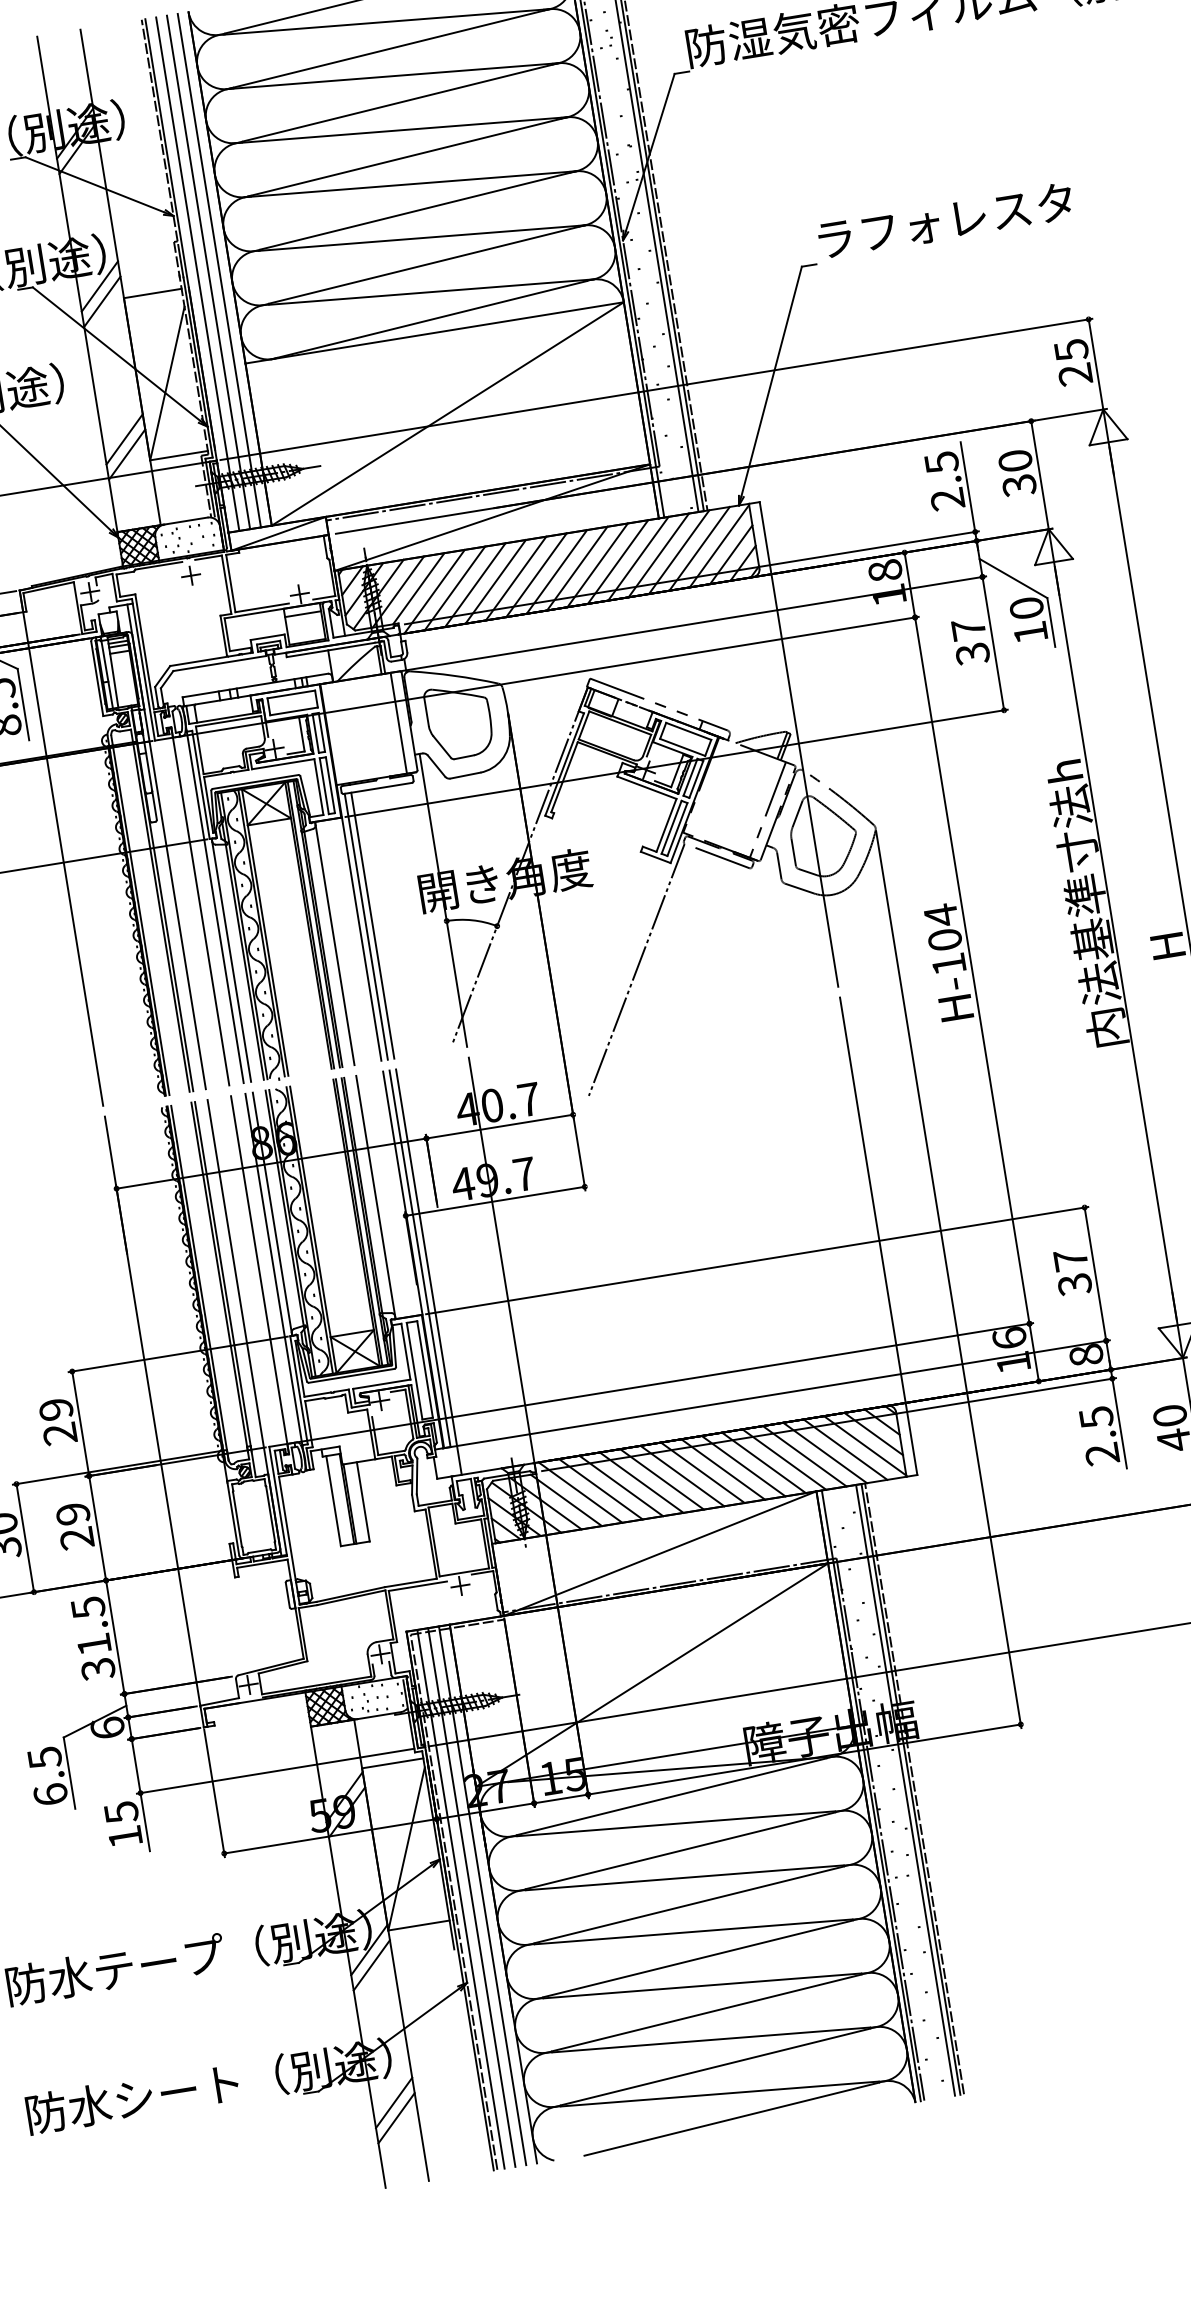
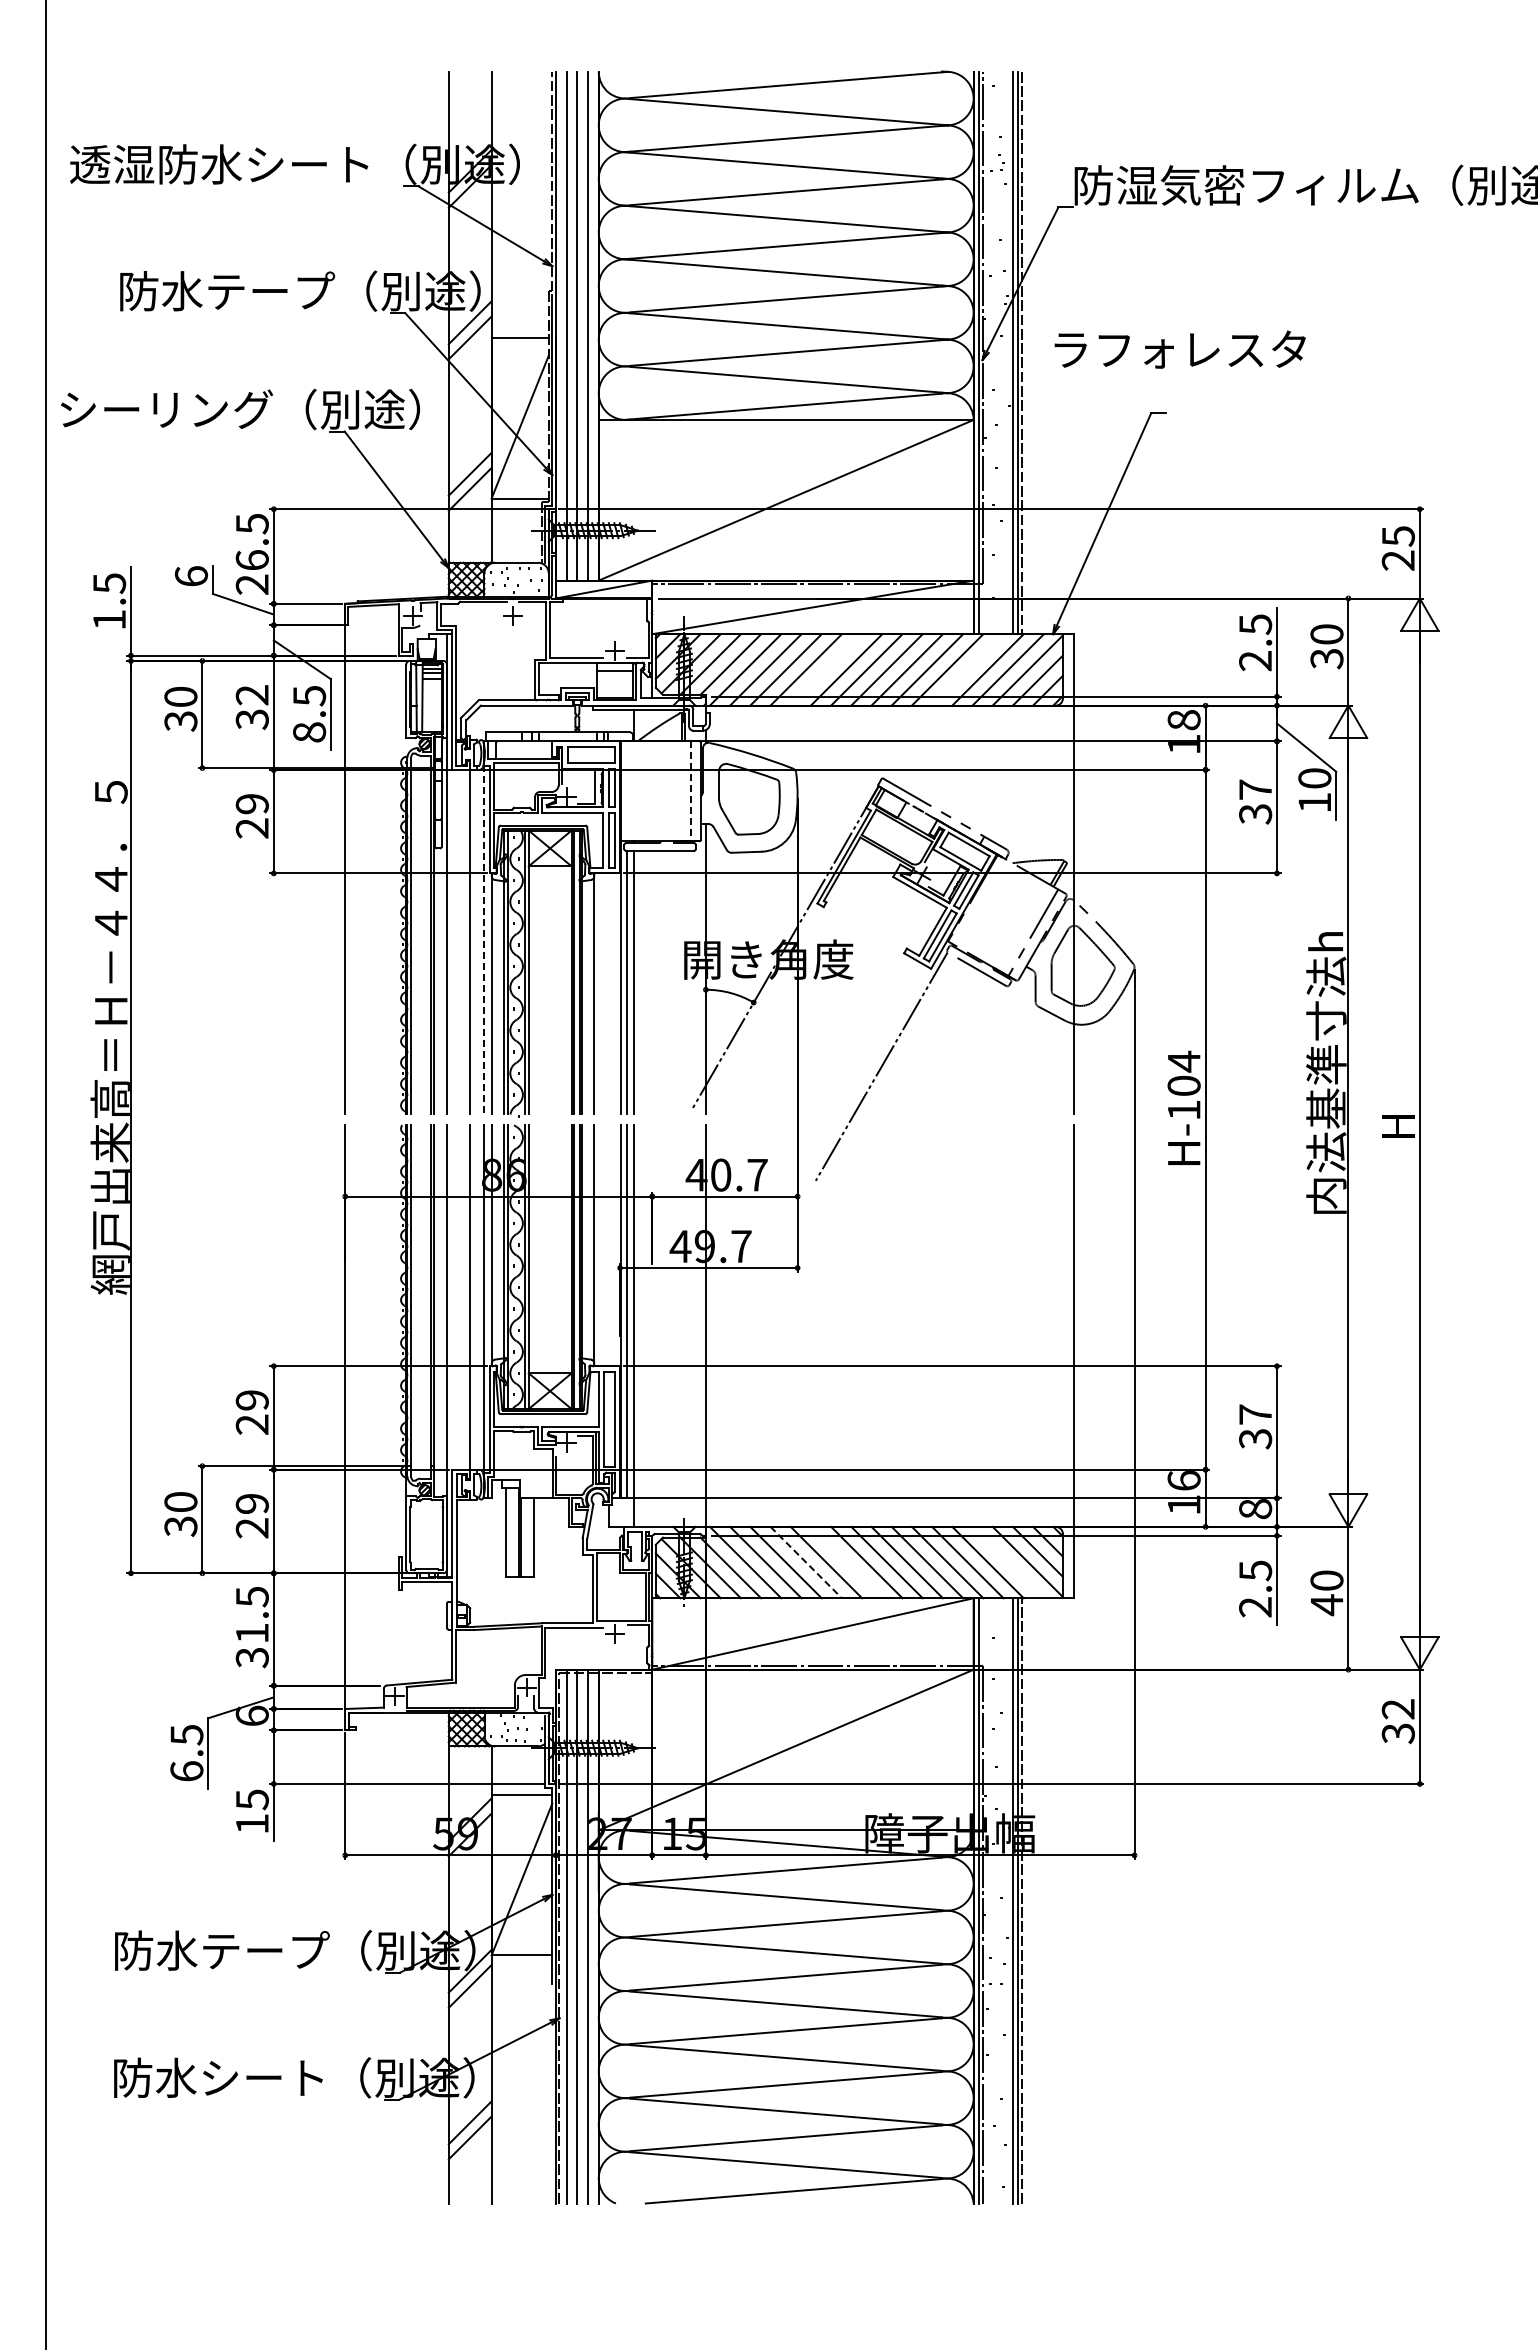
text: (944, 220) -> (1179, 349), moved
line: (658, 555) -> (967, 669), removed
line: (516, 578) -> (826, 669), removed
line: (398, 723) -> (690, 791), solid -> dashed
line: (215, 906) -> (484, 939), solid -> dashed
line: (844, 1449) -> (1007, 1562), removed
line: (682, 1476) -> (846, 1562), removed
line: (641, 1482) -> (806, 1562), solid -> dashed

